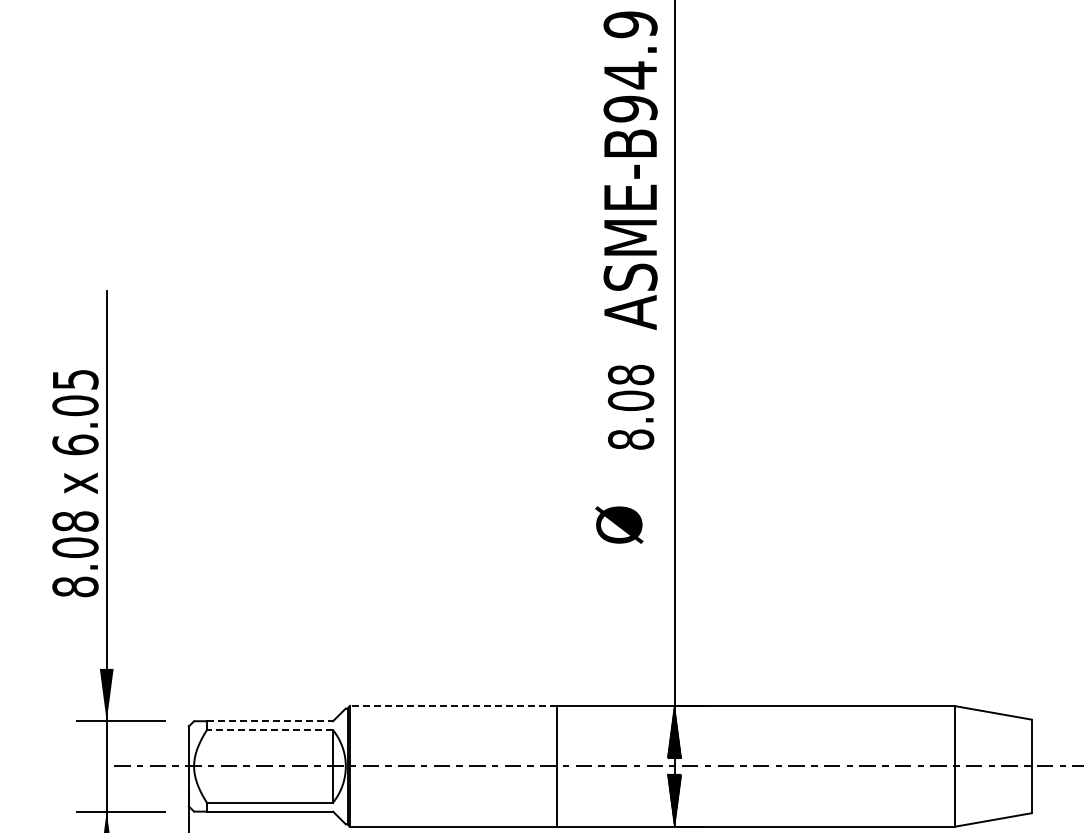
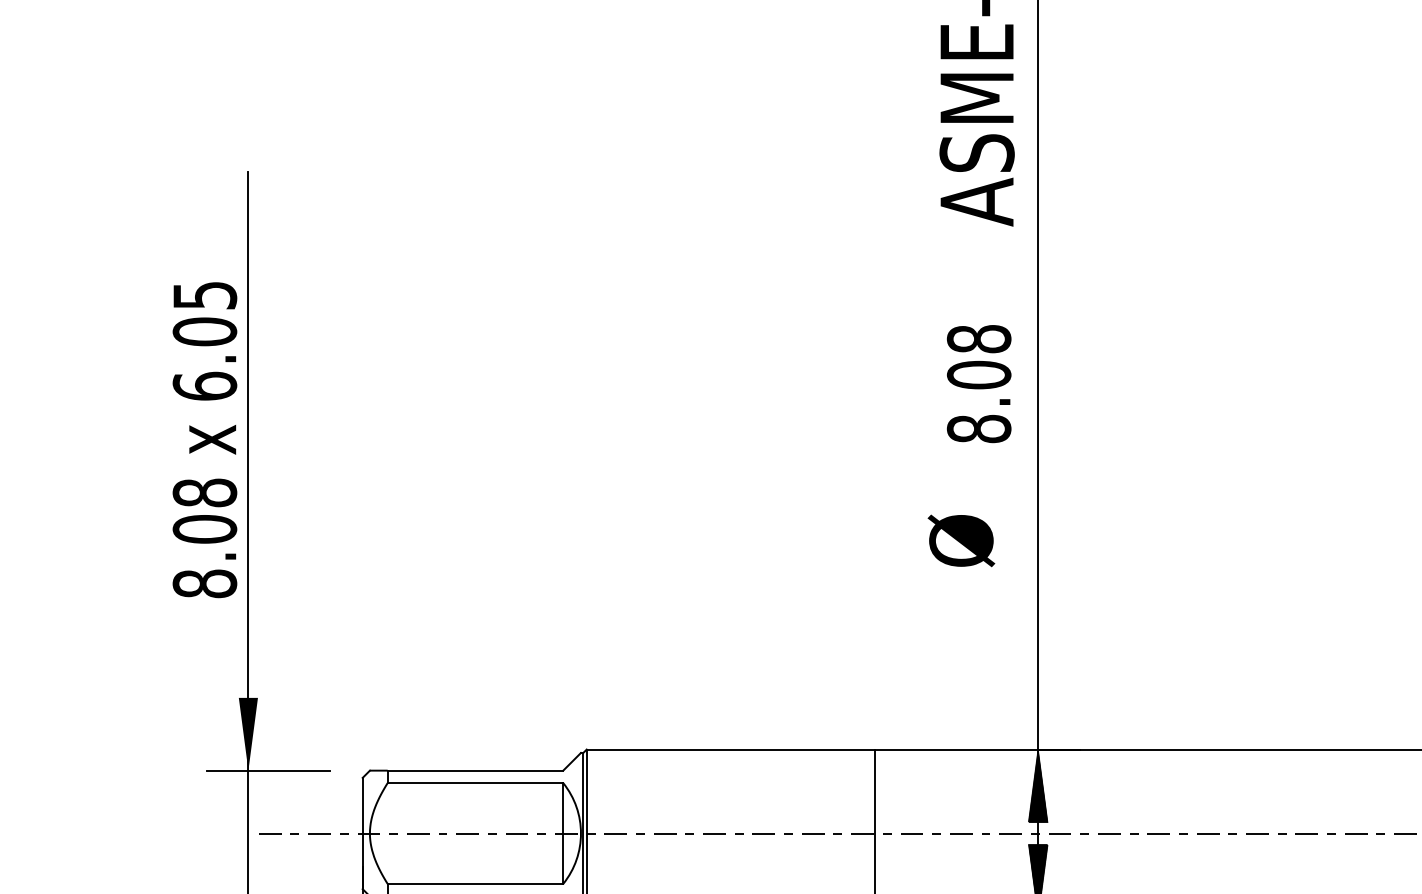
text: (631, 407) -> (979, 384), moved
text: (619, 524) -> (961, 540), moved
line: (453, 706) -> (730, 750), dashed -> solid
line: (270, 721) -> (476, 771), dashed -> solid
line: (269, 730) -> (474, 783), dashed -> solid

